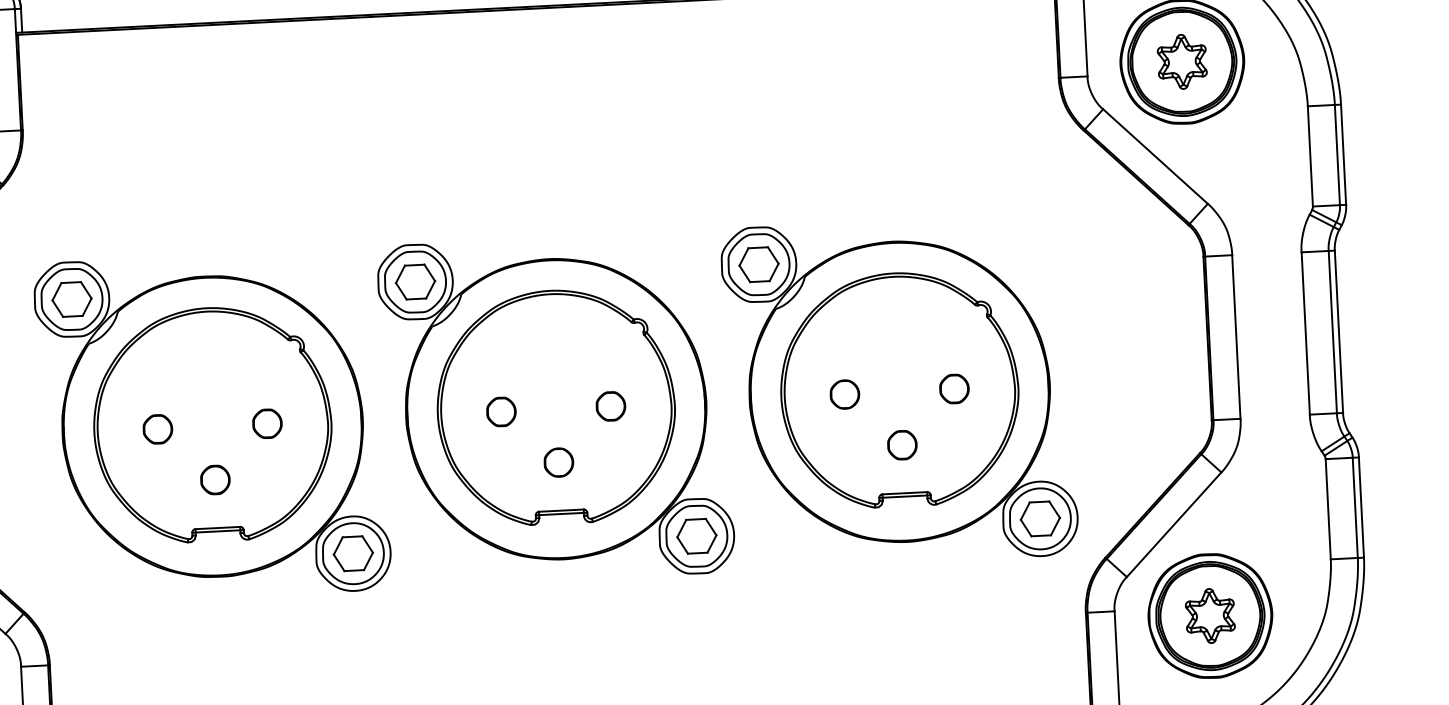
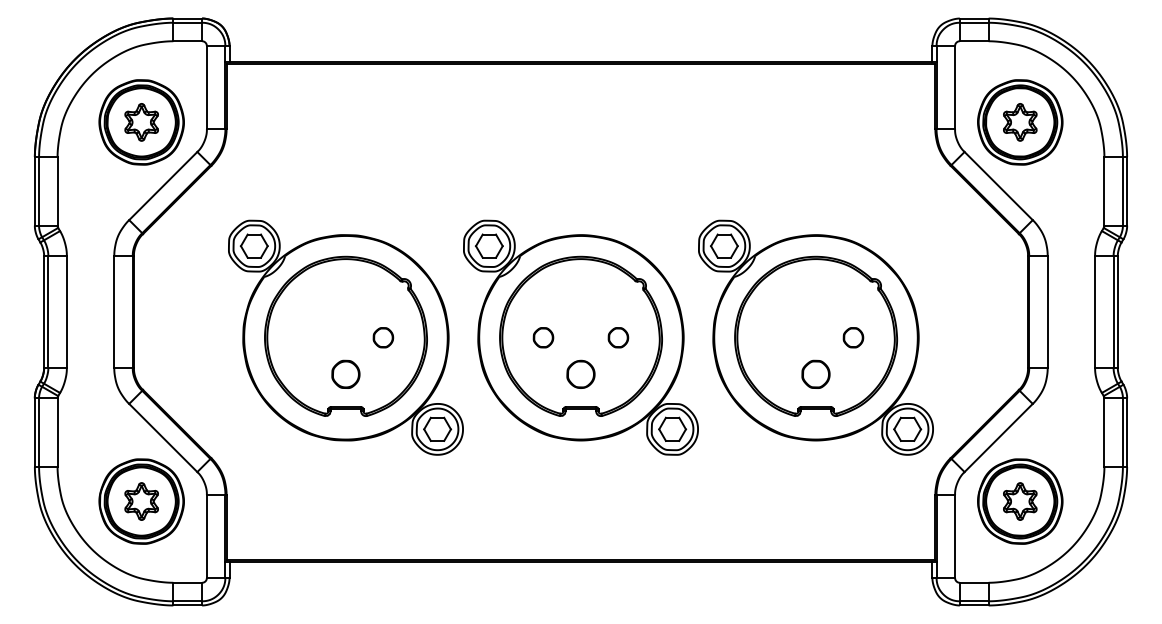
part: (844, 394) -> (778, 337), removed
part: (157, 428) -> (308, 337), removed
part: (901, 444) -> (815, 373), size x1.4
part: (558, 461) -> (580, 373), size x1.4
part: (214, 478) -> (345, 373), size x1.4

